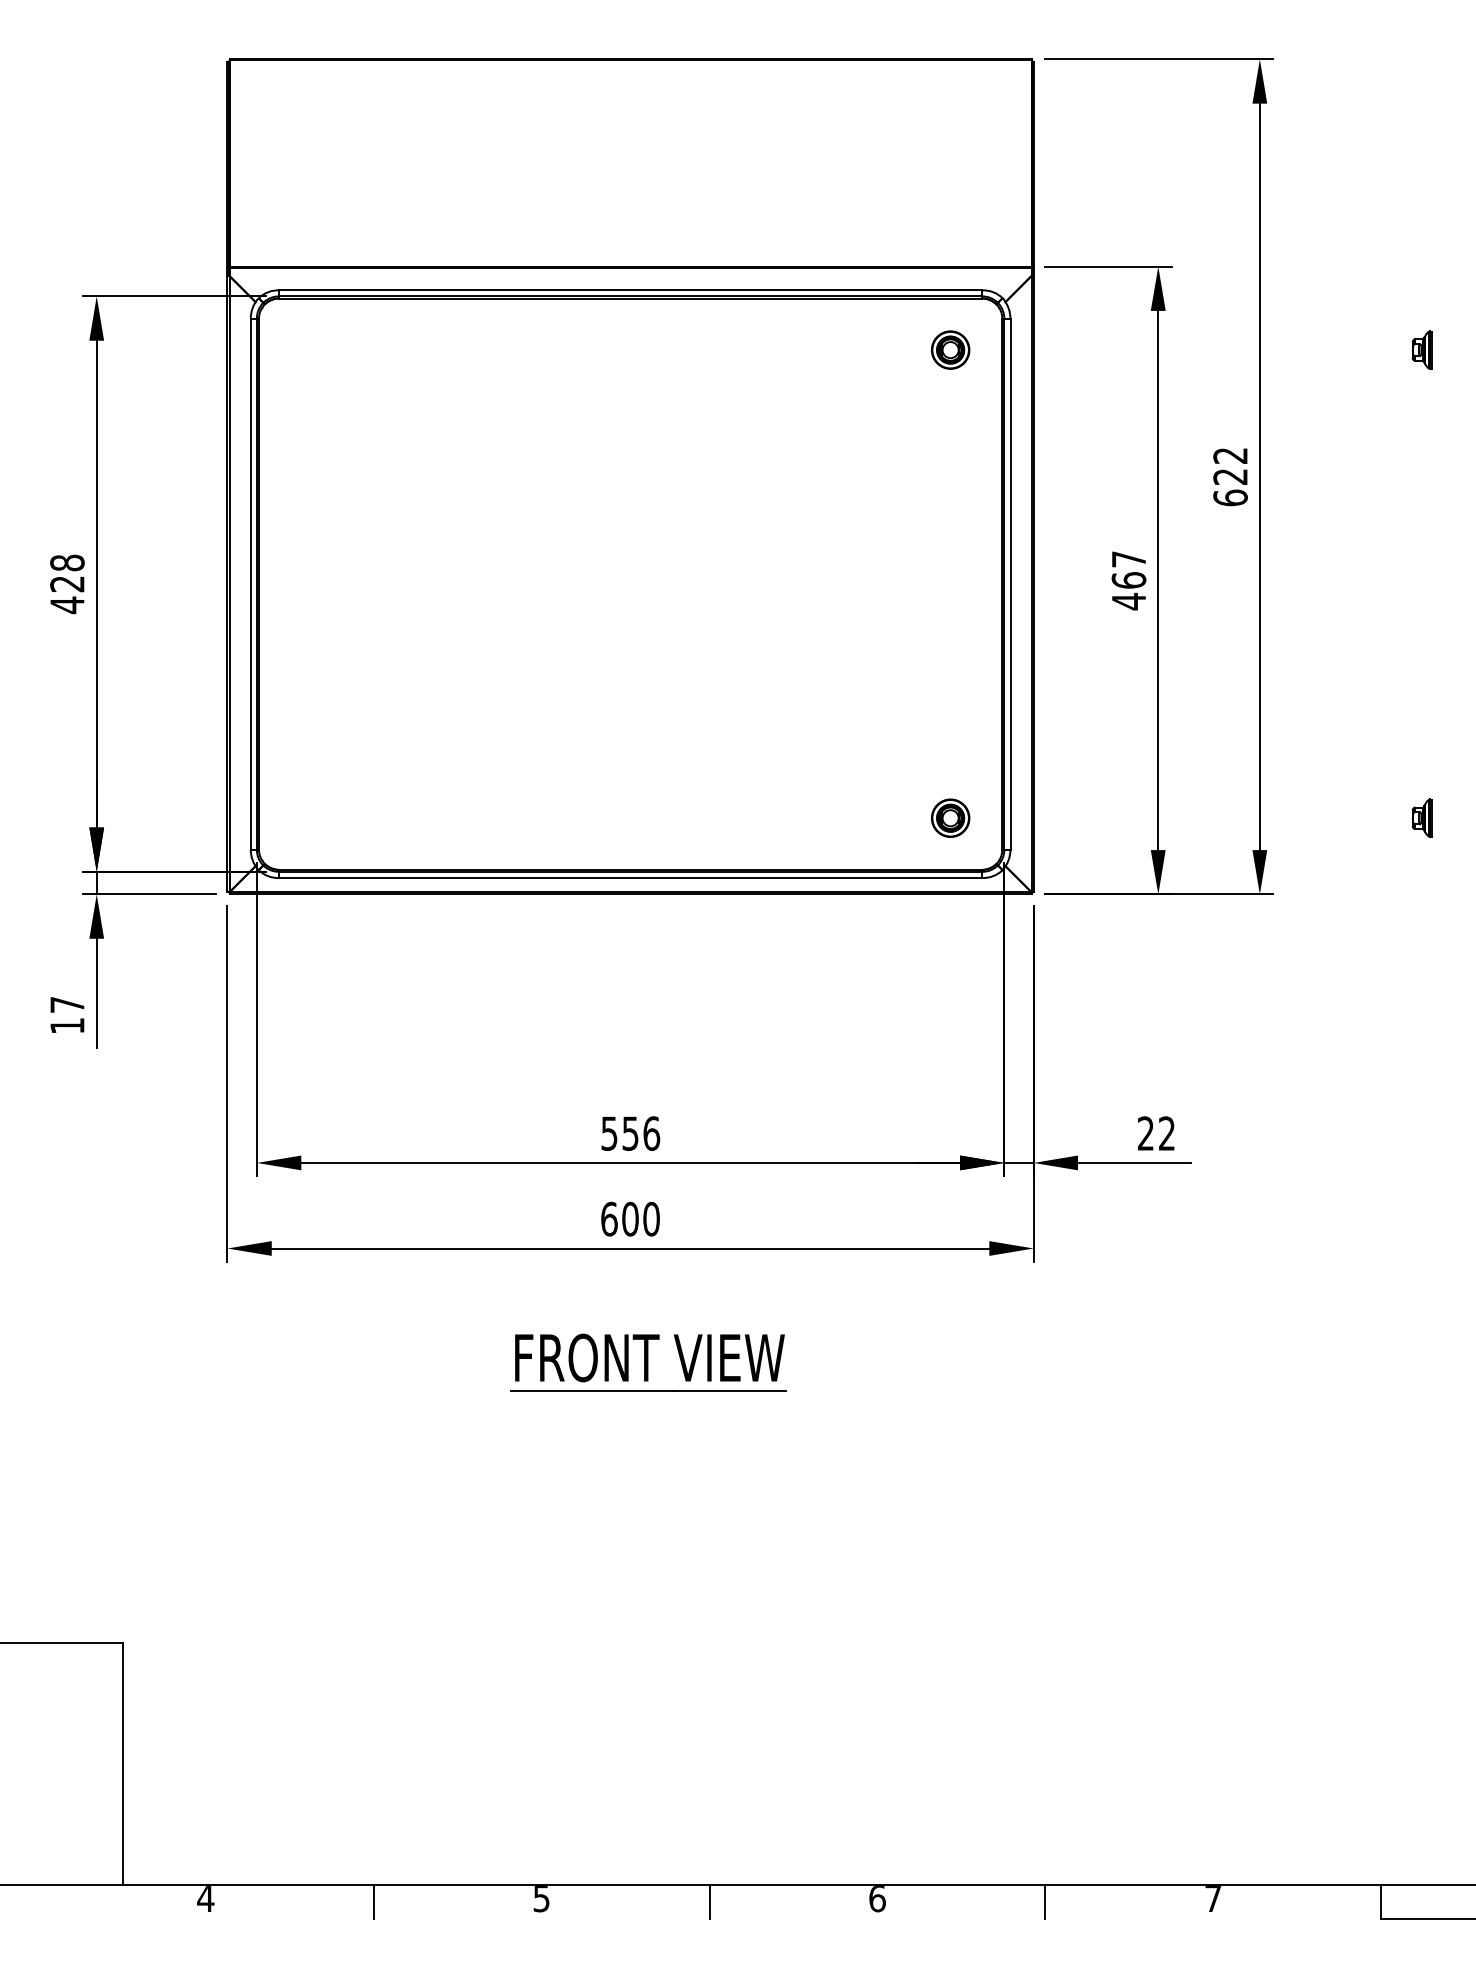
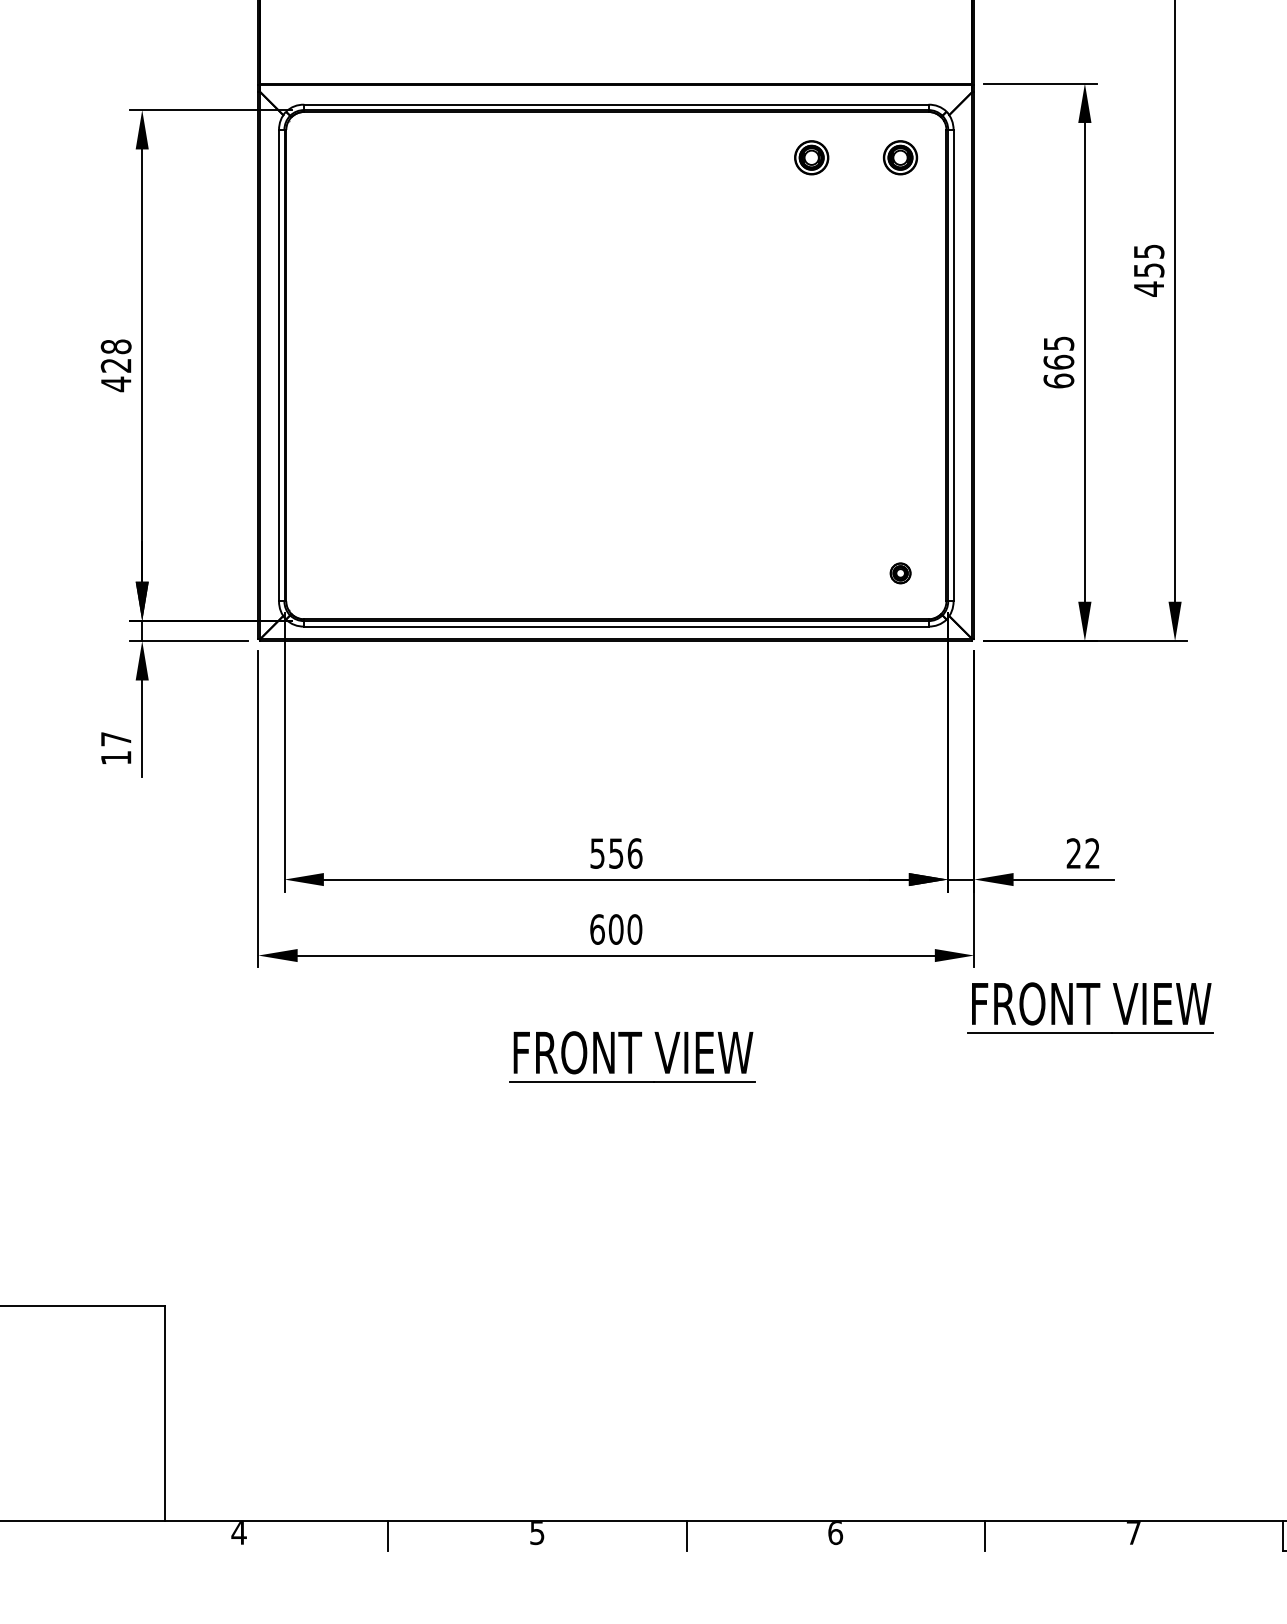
part: (850, 349) -> (811, 157), added
text: (1230, 477) -> (1149, 270), 622 -> 455
text: (1128, 580) -> (1058, 362), 467 -> 665
part: (950, 817) -> (900, 572), size x0.6
part: (1164, 1307) -> (1090, 1007), added

